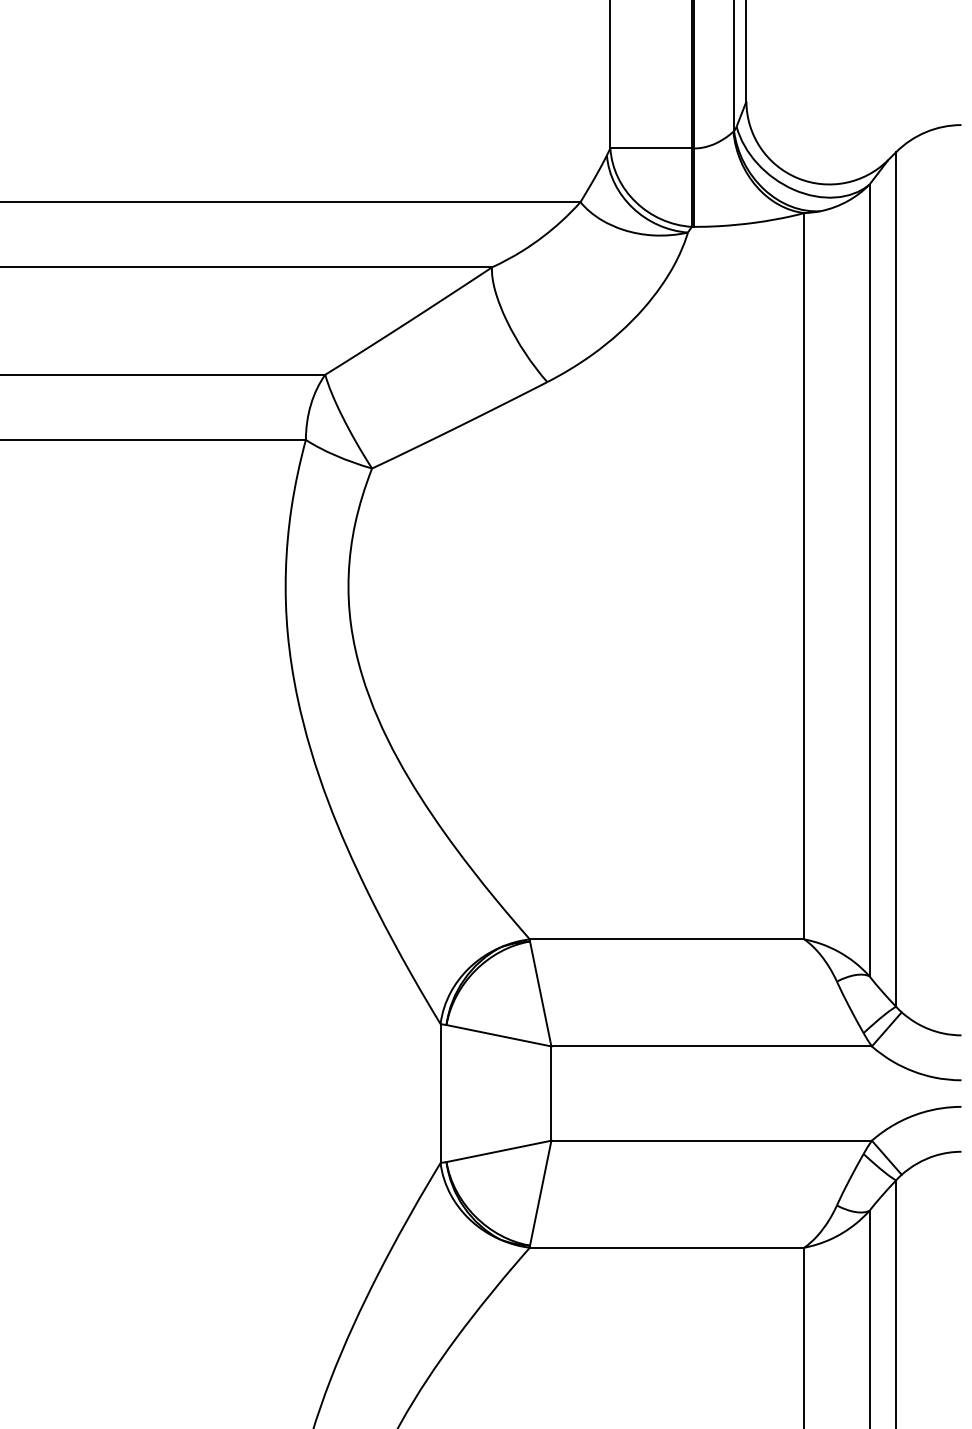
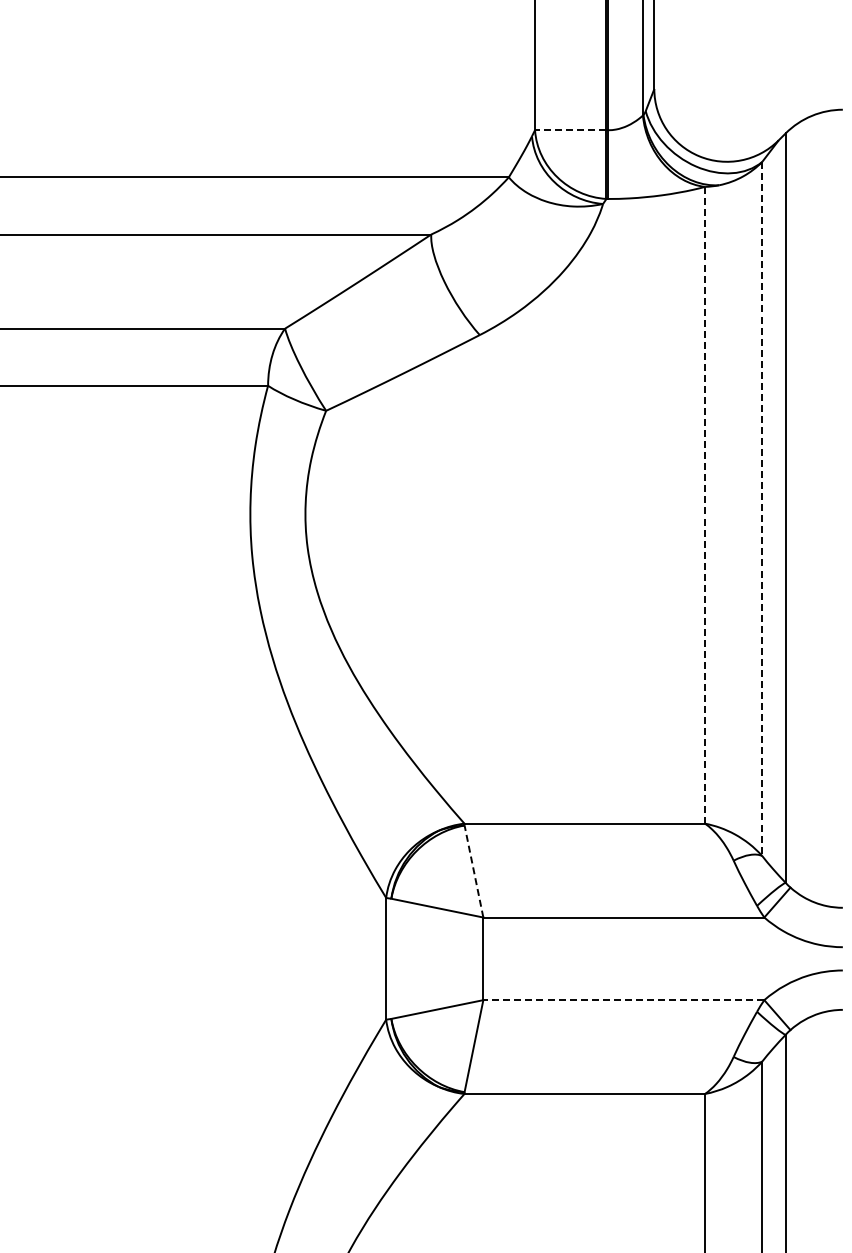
line: (650, 148) -> (570, 130), solid -> dashed
line: (804, 575) -> (705, 504), solid -> dashed
line: (869, 581) -> (762, 509), solid -> dashed
line: (540, 993) -> (473, 871), solid -> dashed
line: (711, 1141) -> (623, 1000), solid -> dashed

